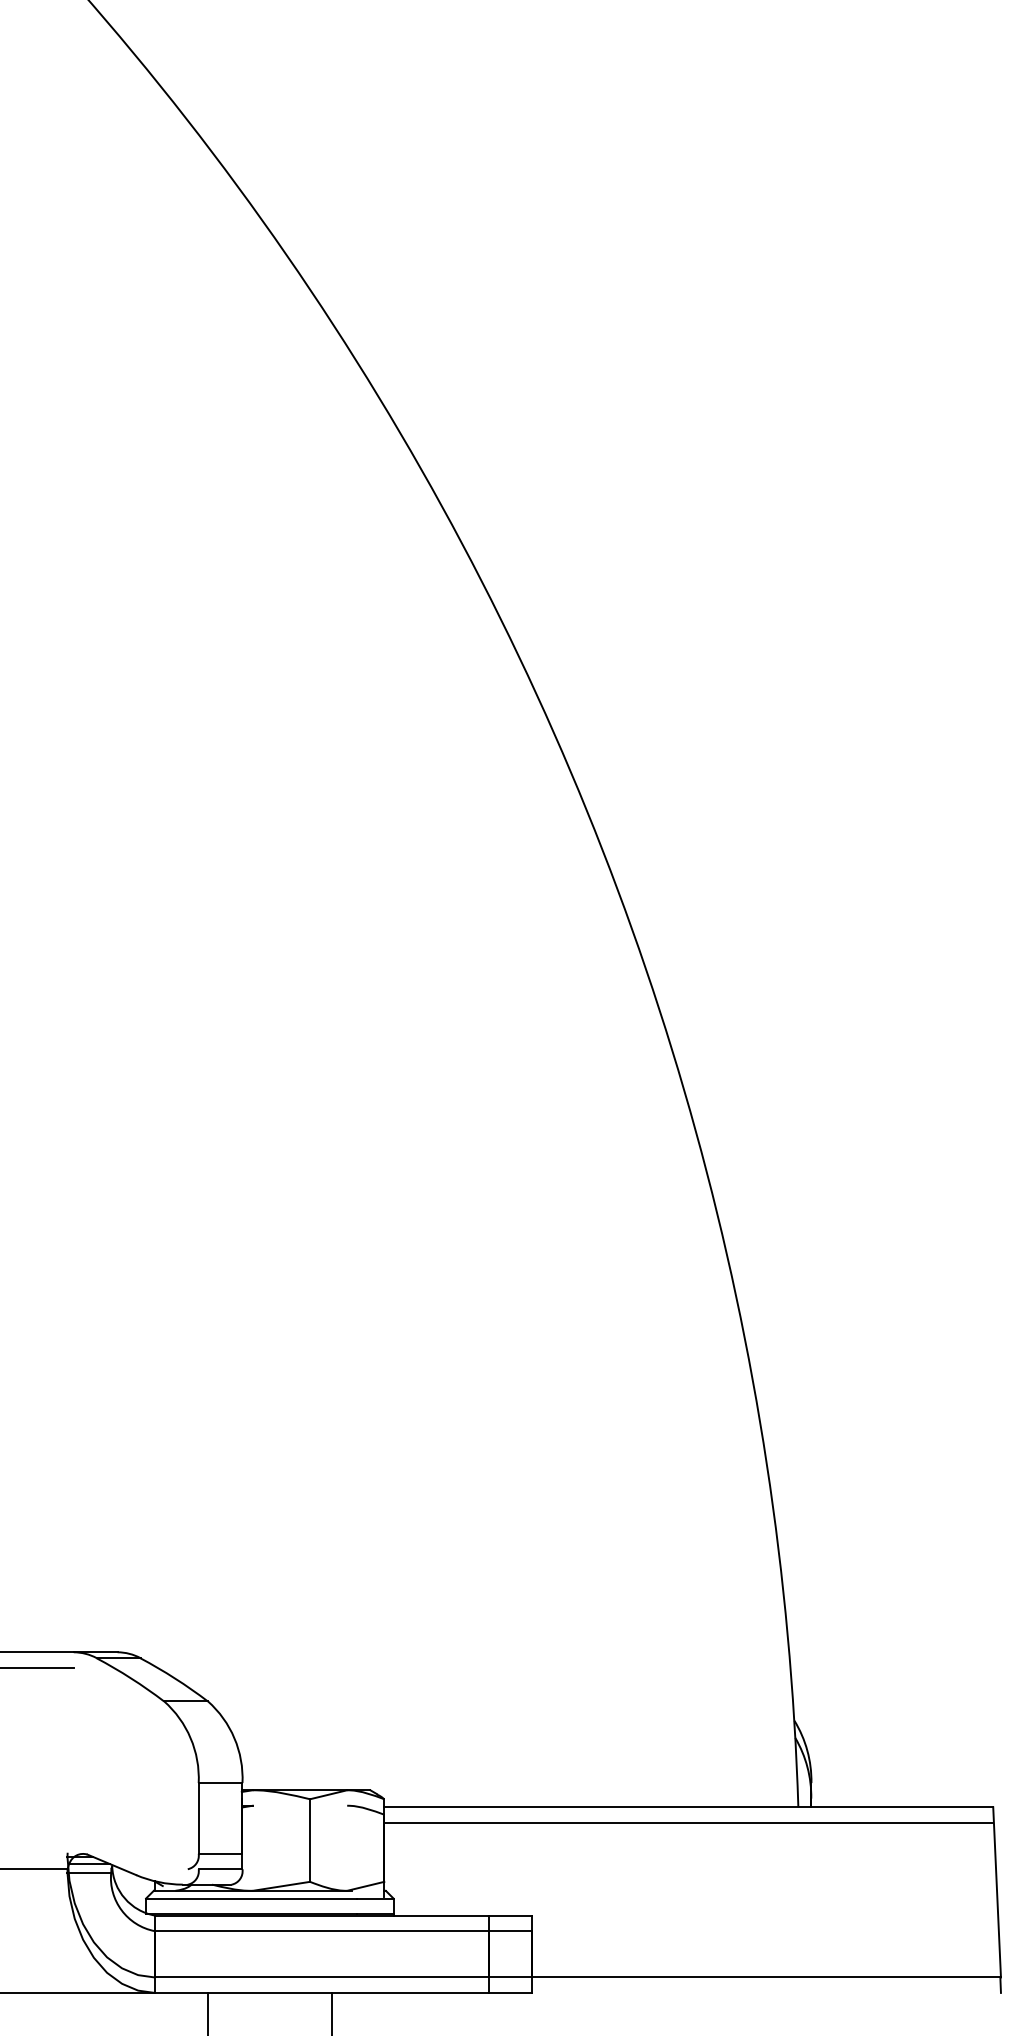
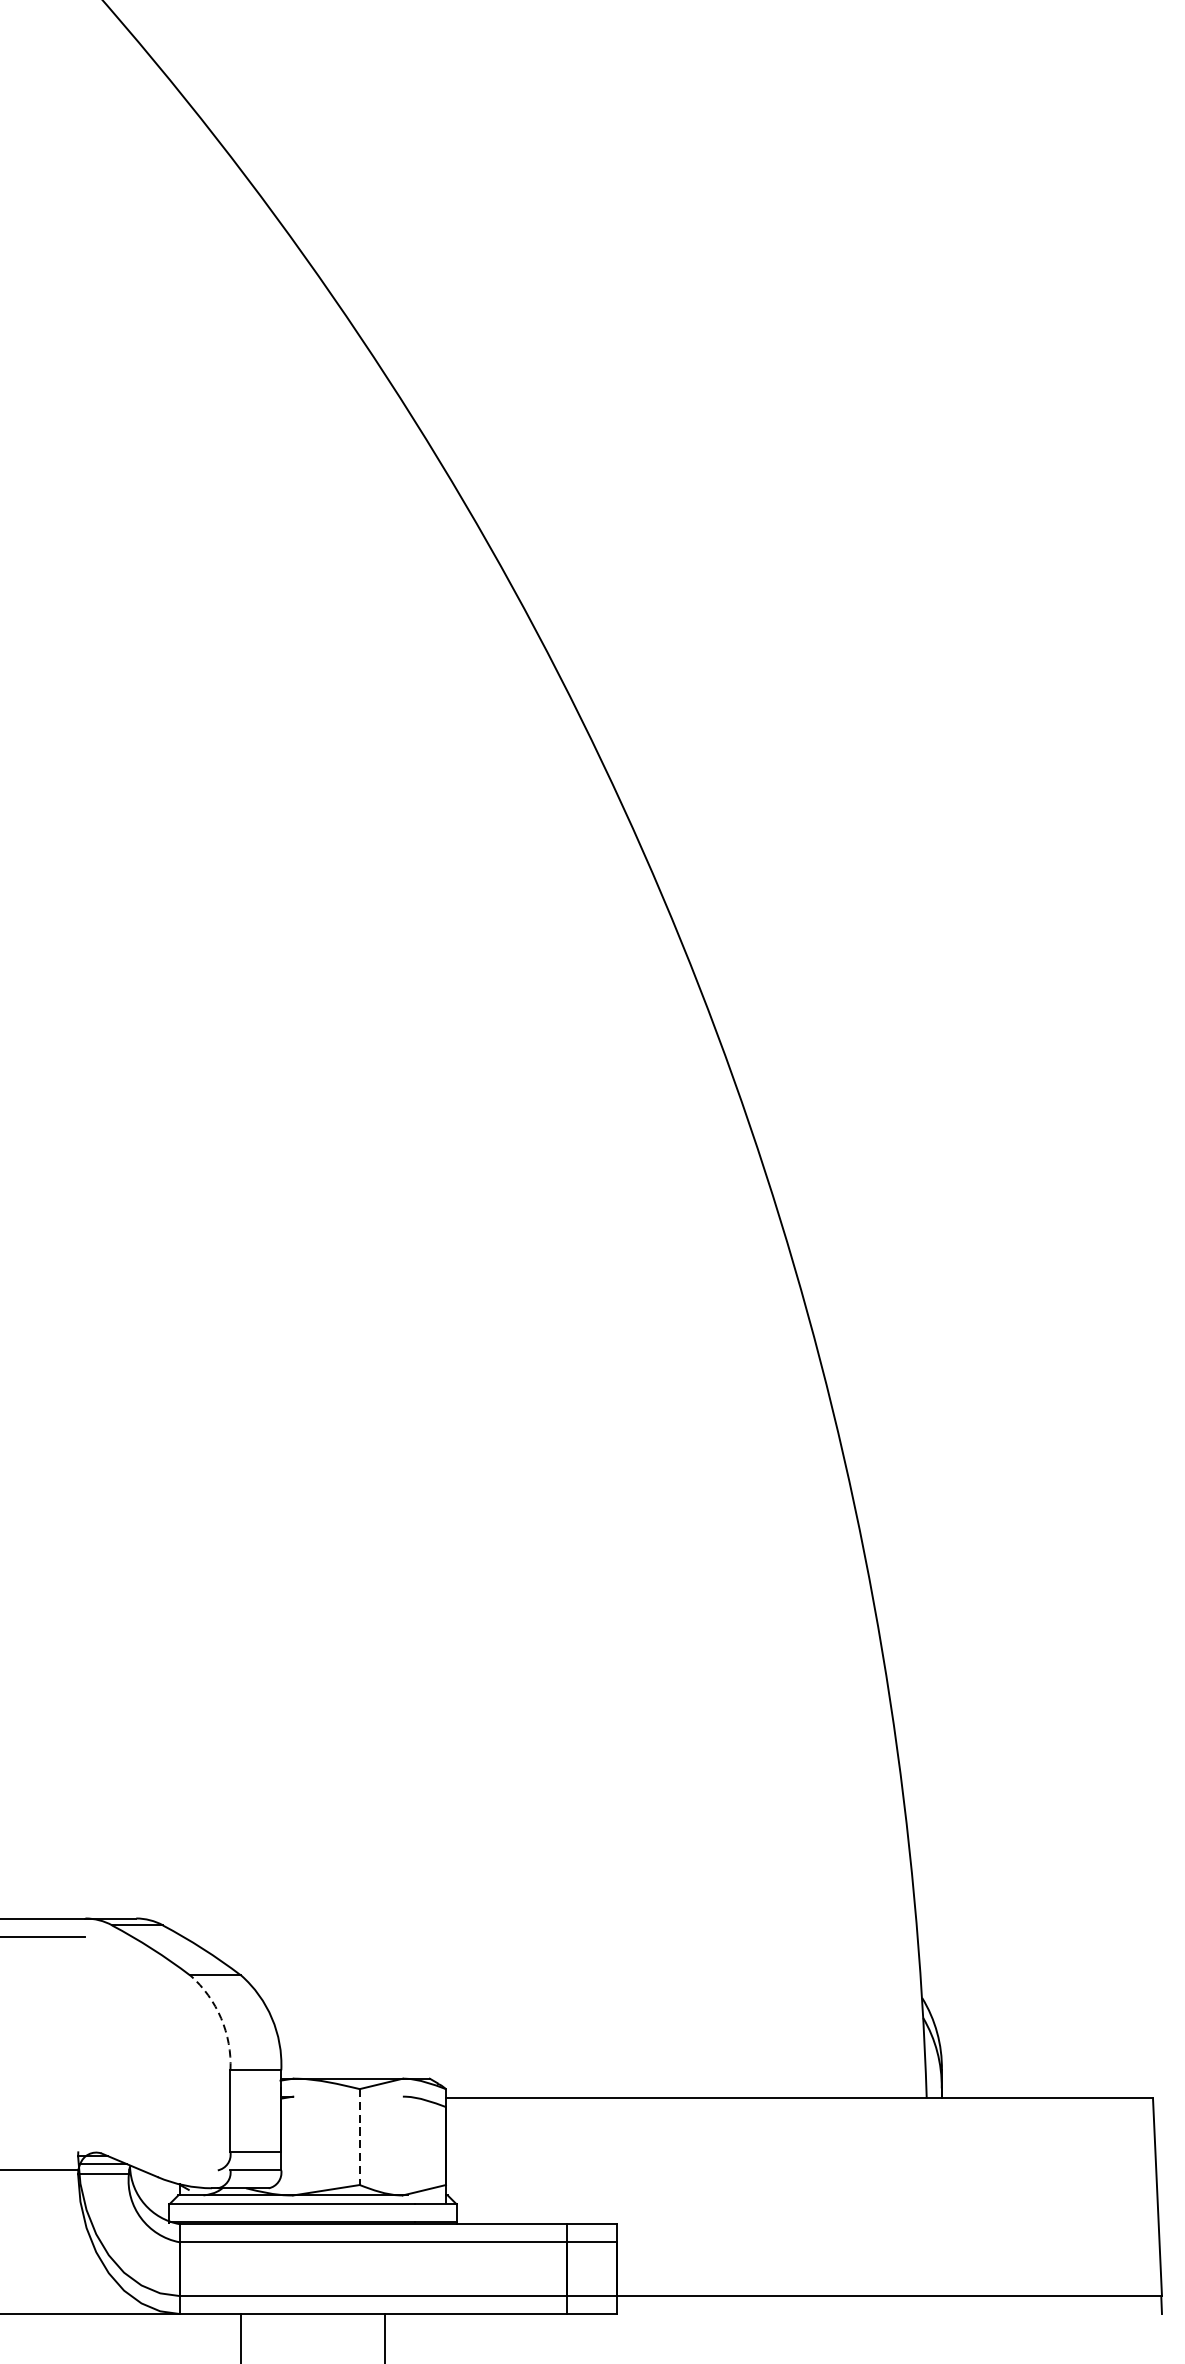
arc: (190, 1738) -> (220, 2018), solid -> dashed
line: (688, 1822) -> (799, 2116), removed
line: (310, 1841) -> (360, 2138), solid -> dashed

